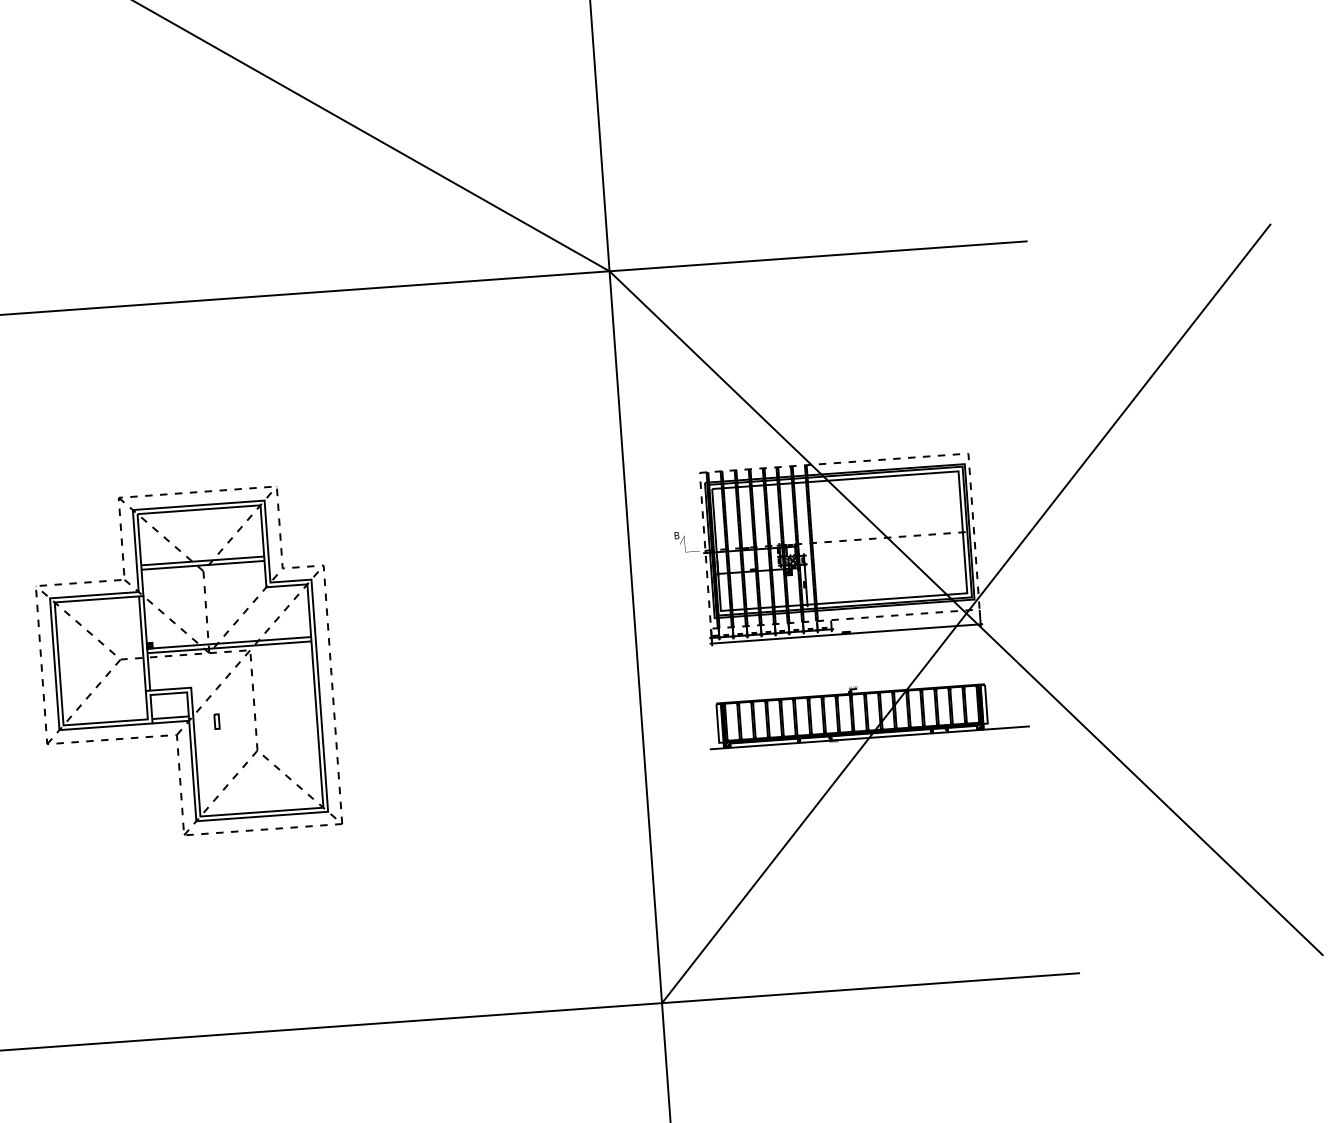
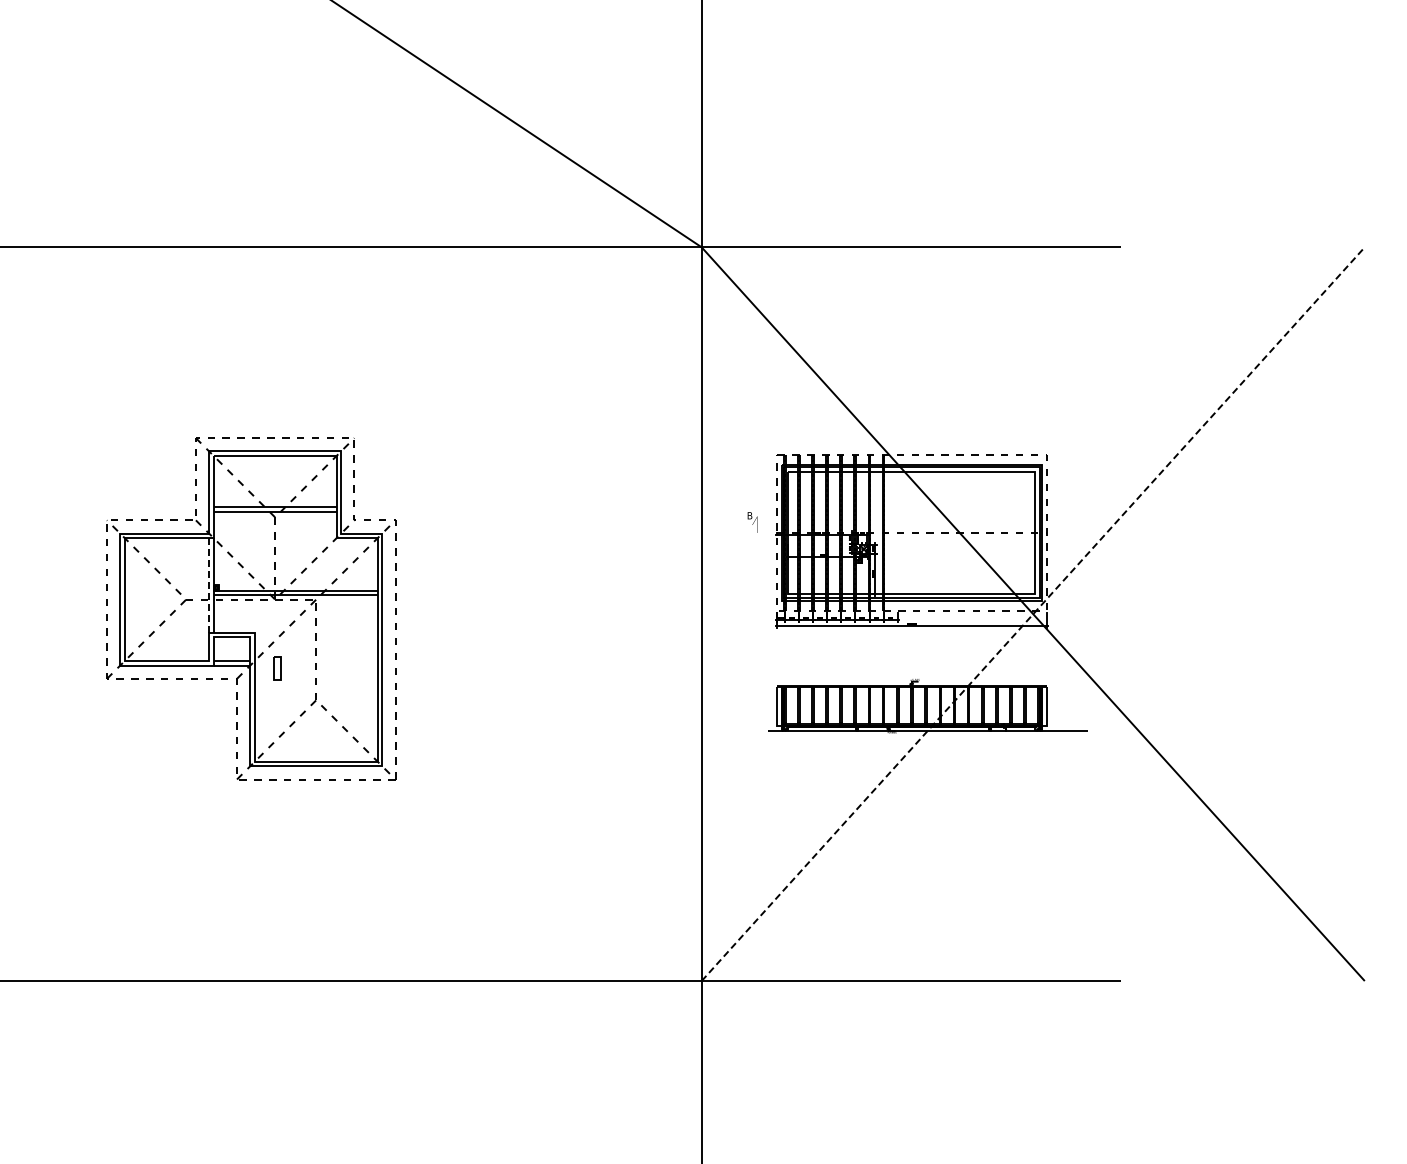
line: (966, 612) -> (1033, 613), solid -> dashed
line: (142, 642) -> (209, 584), solid -> dashed
part: (216, 721) -> (277, 668), size x1.6

